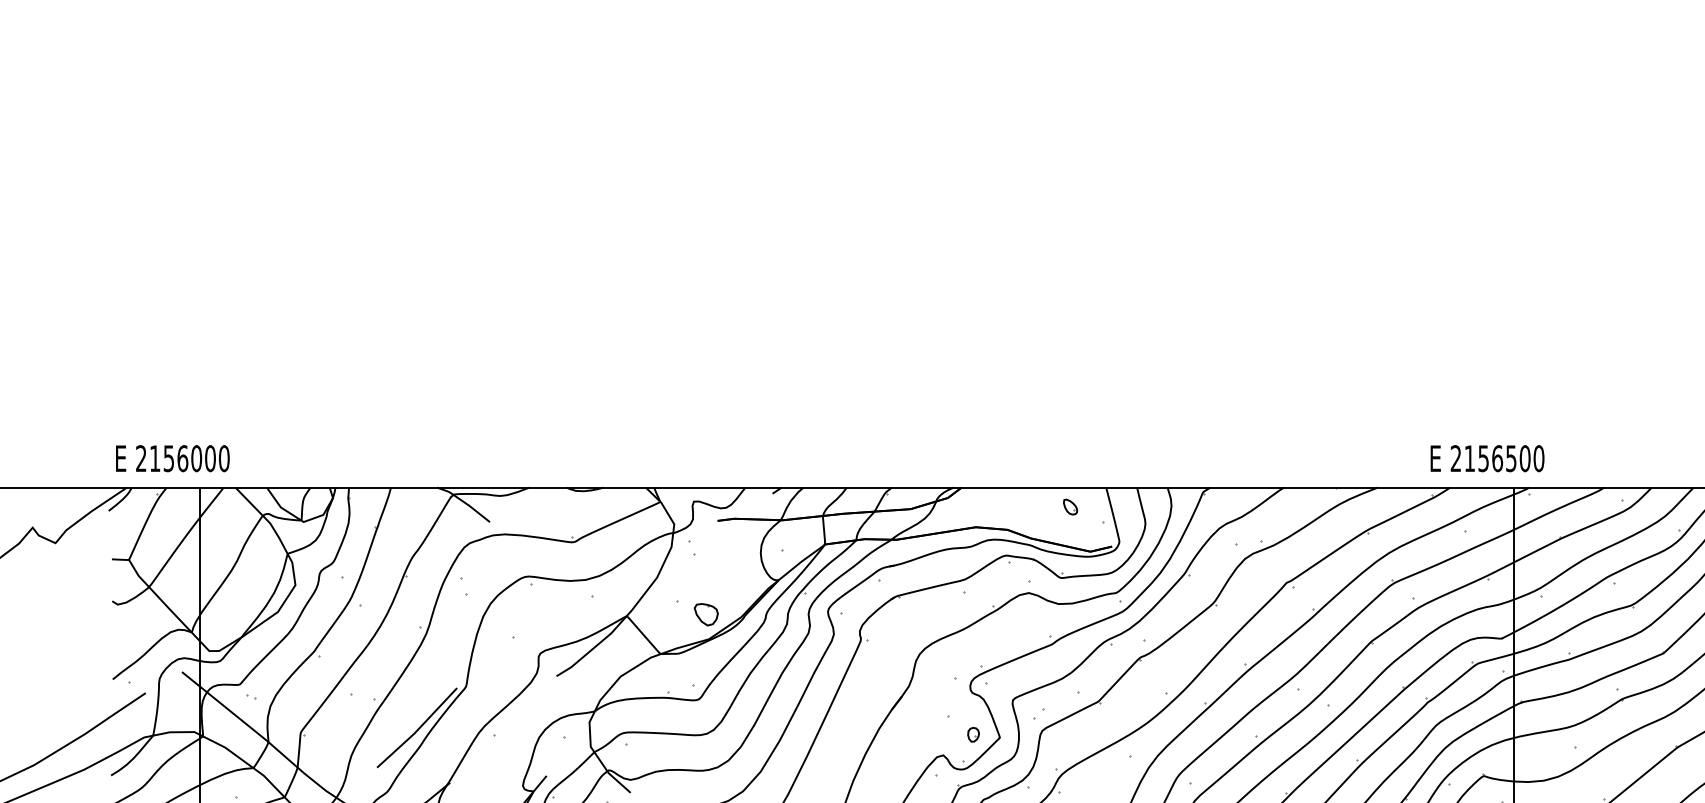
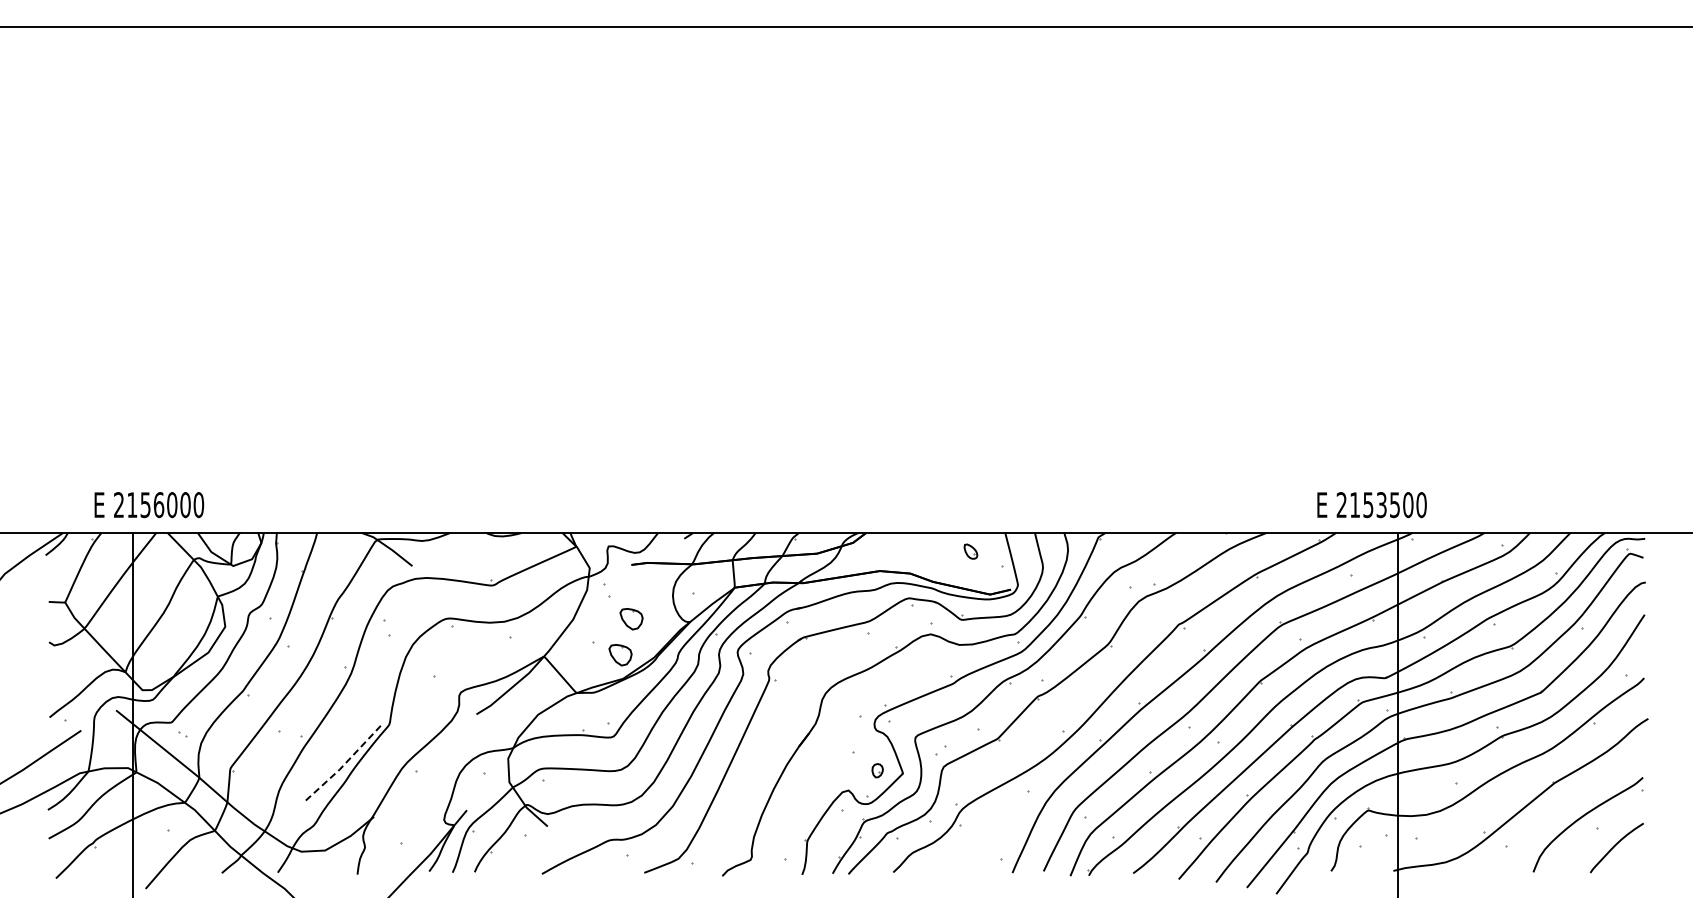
text: (172, 459) -> (149, 505), moved
text: (1497, 459) -> (1381, 505), 2156500 -> 2153500
part: (717, 577) -> (631, 619), added
line: (417, 730) -> (342, 766), solid -> dashed

